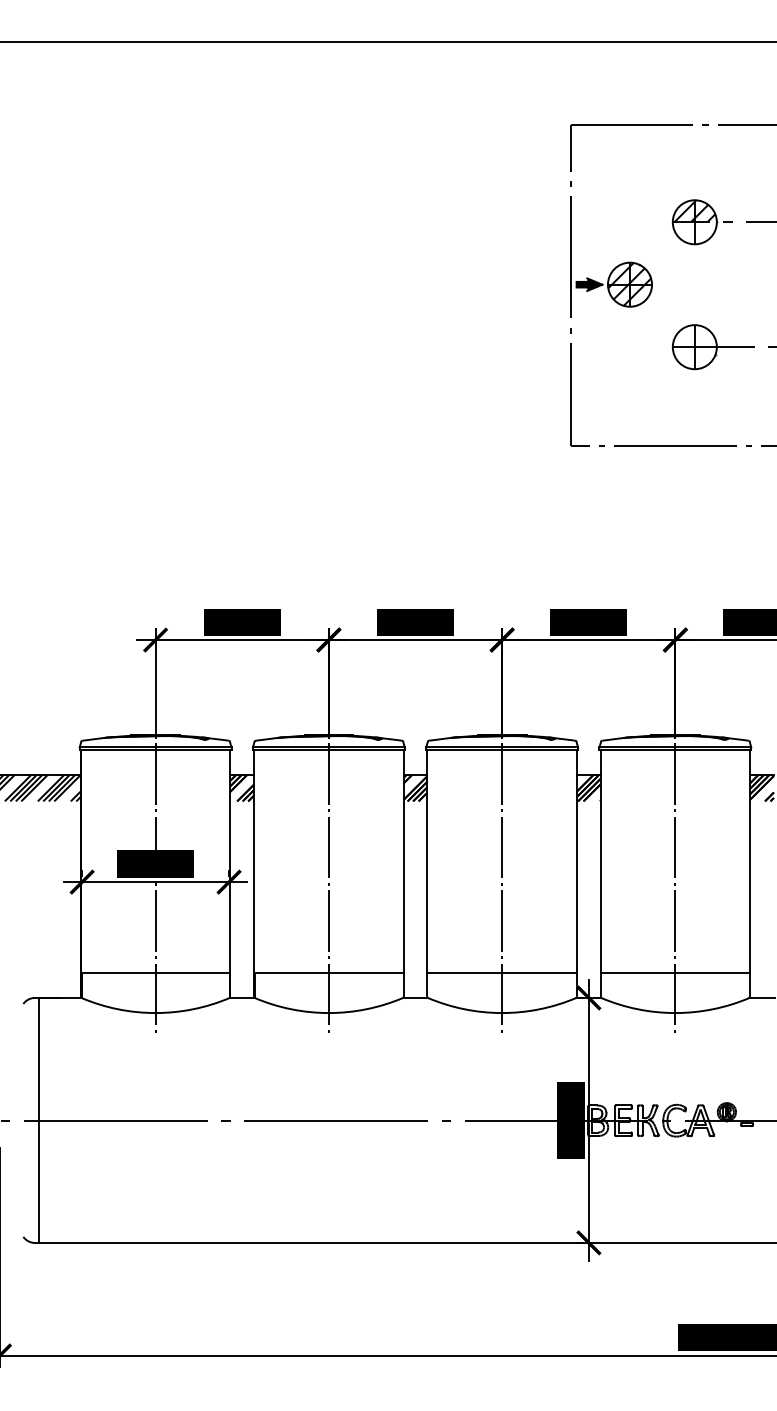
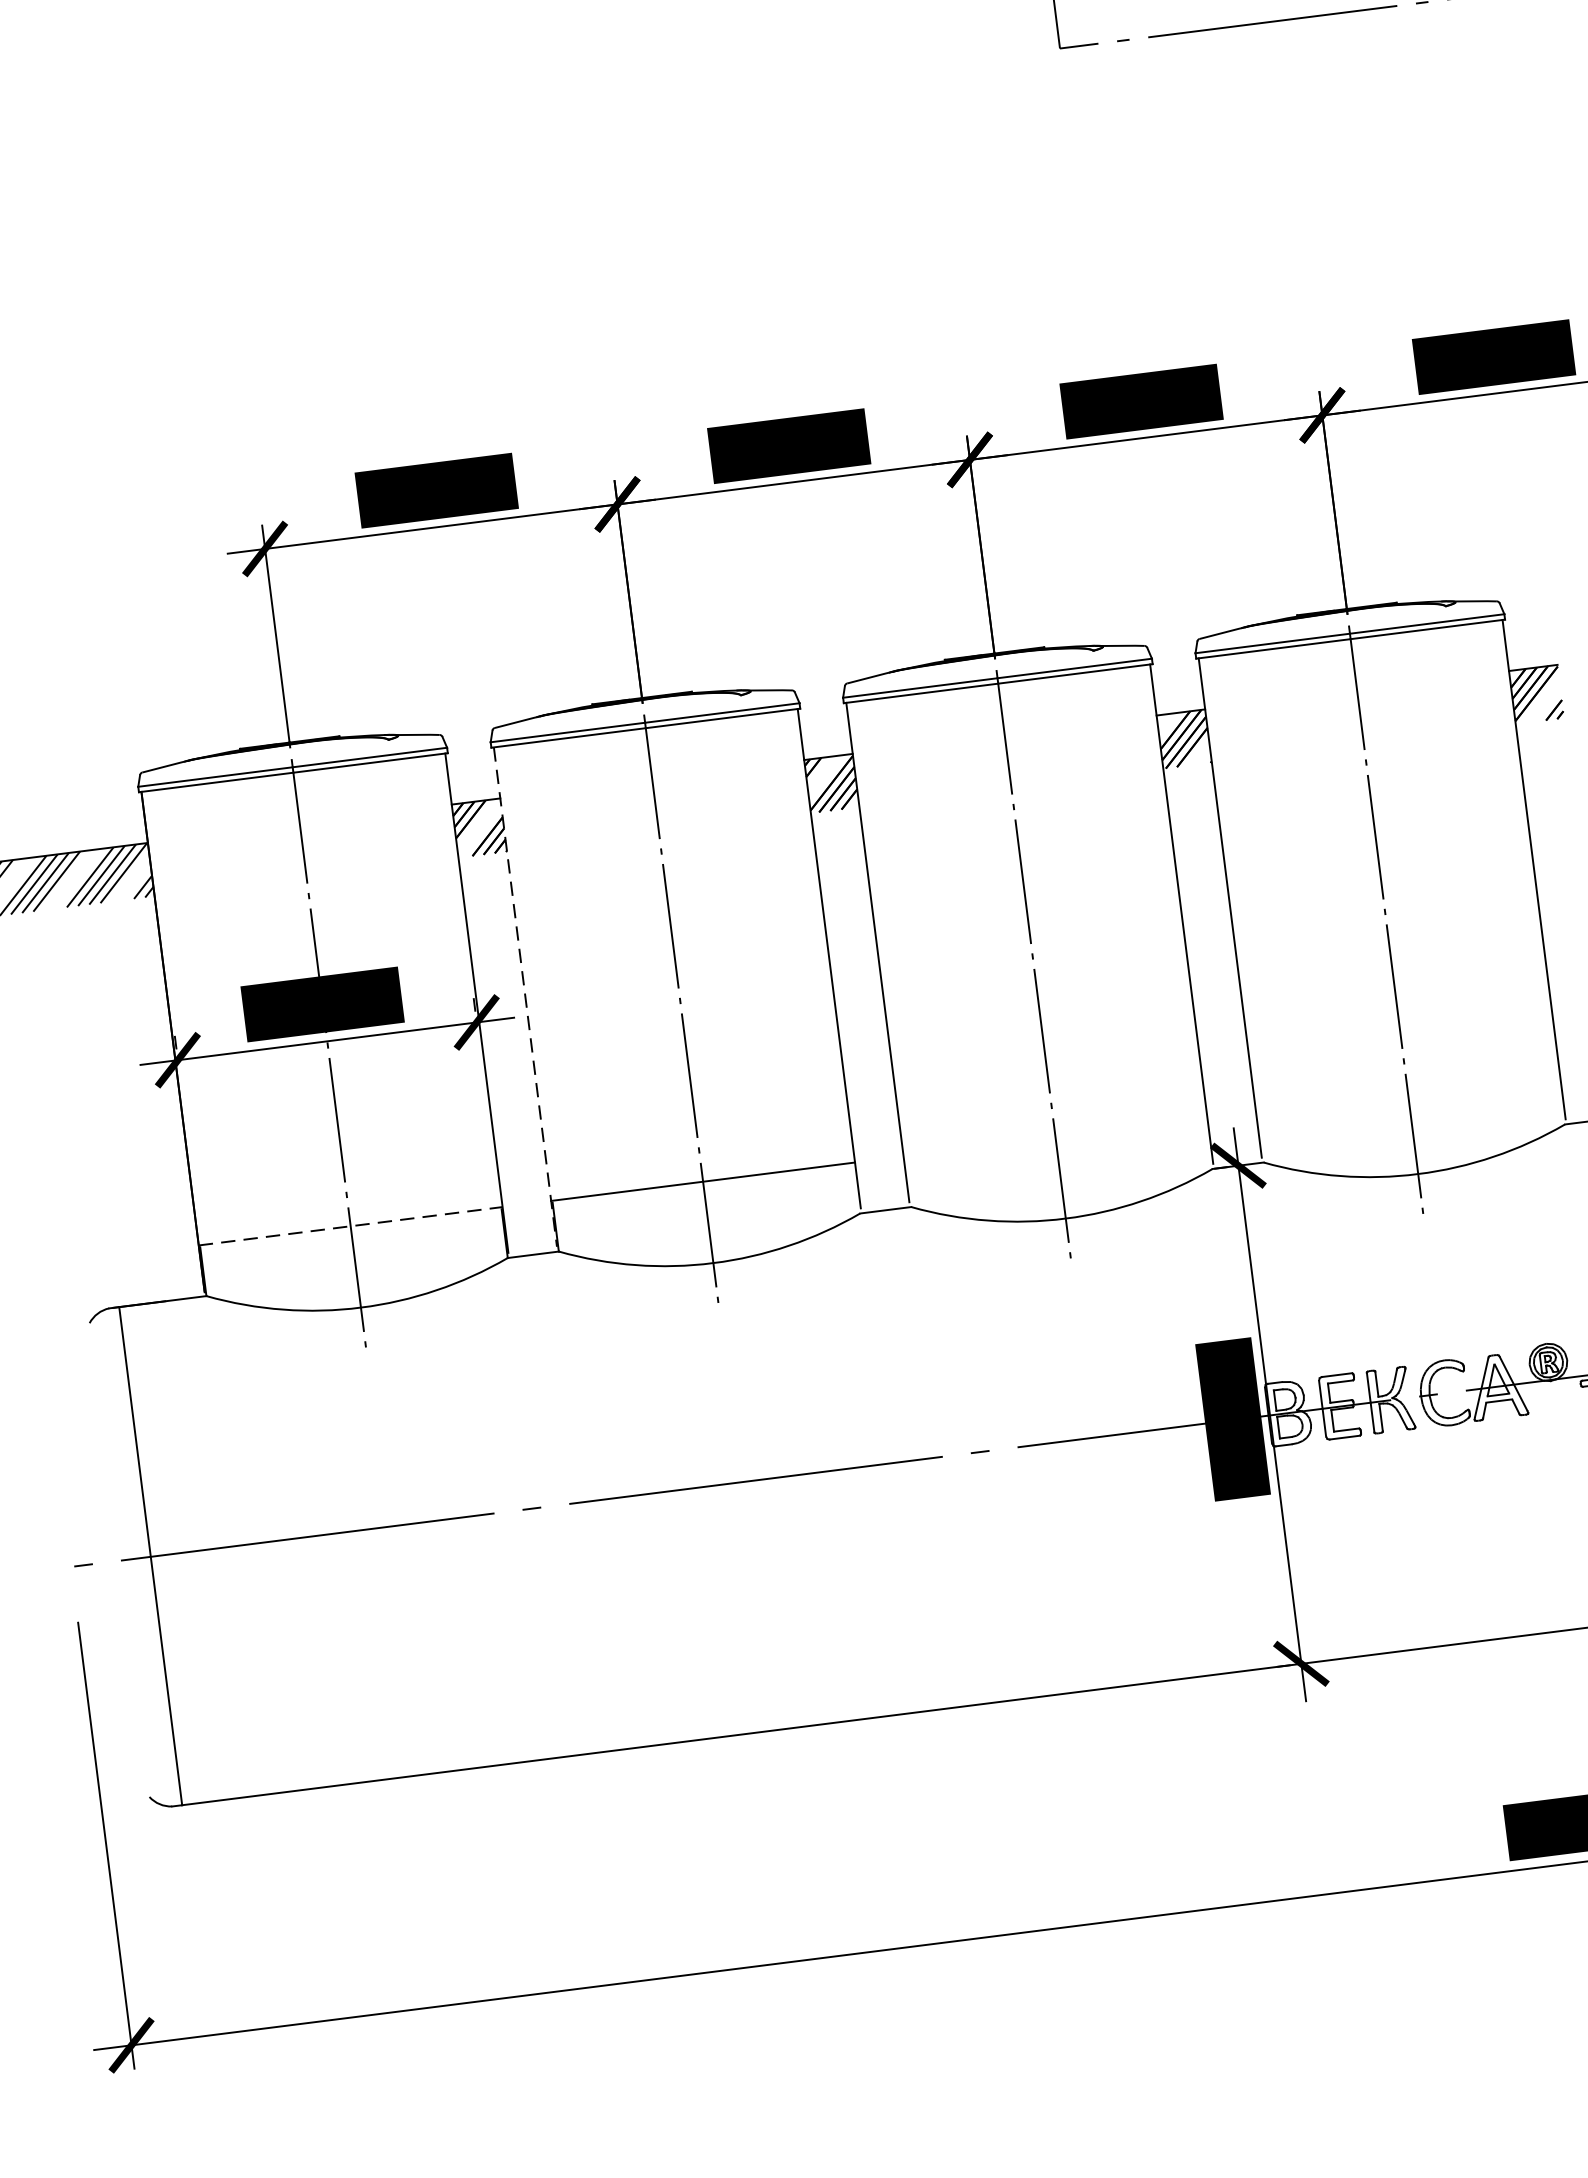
line: (254, 872) -> (525, 996), solid -> dashed
line: (155, 973) -> (350, 1227), solid -> dashed
line: (501, 973) -> (1054, 1138), removed
line: (675, 973) -> (1408, 1093), removed

